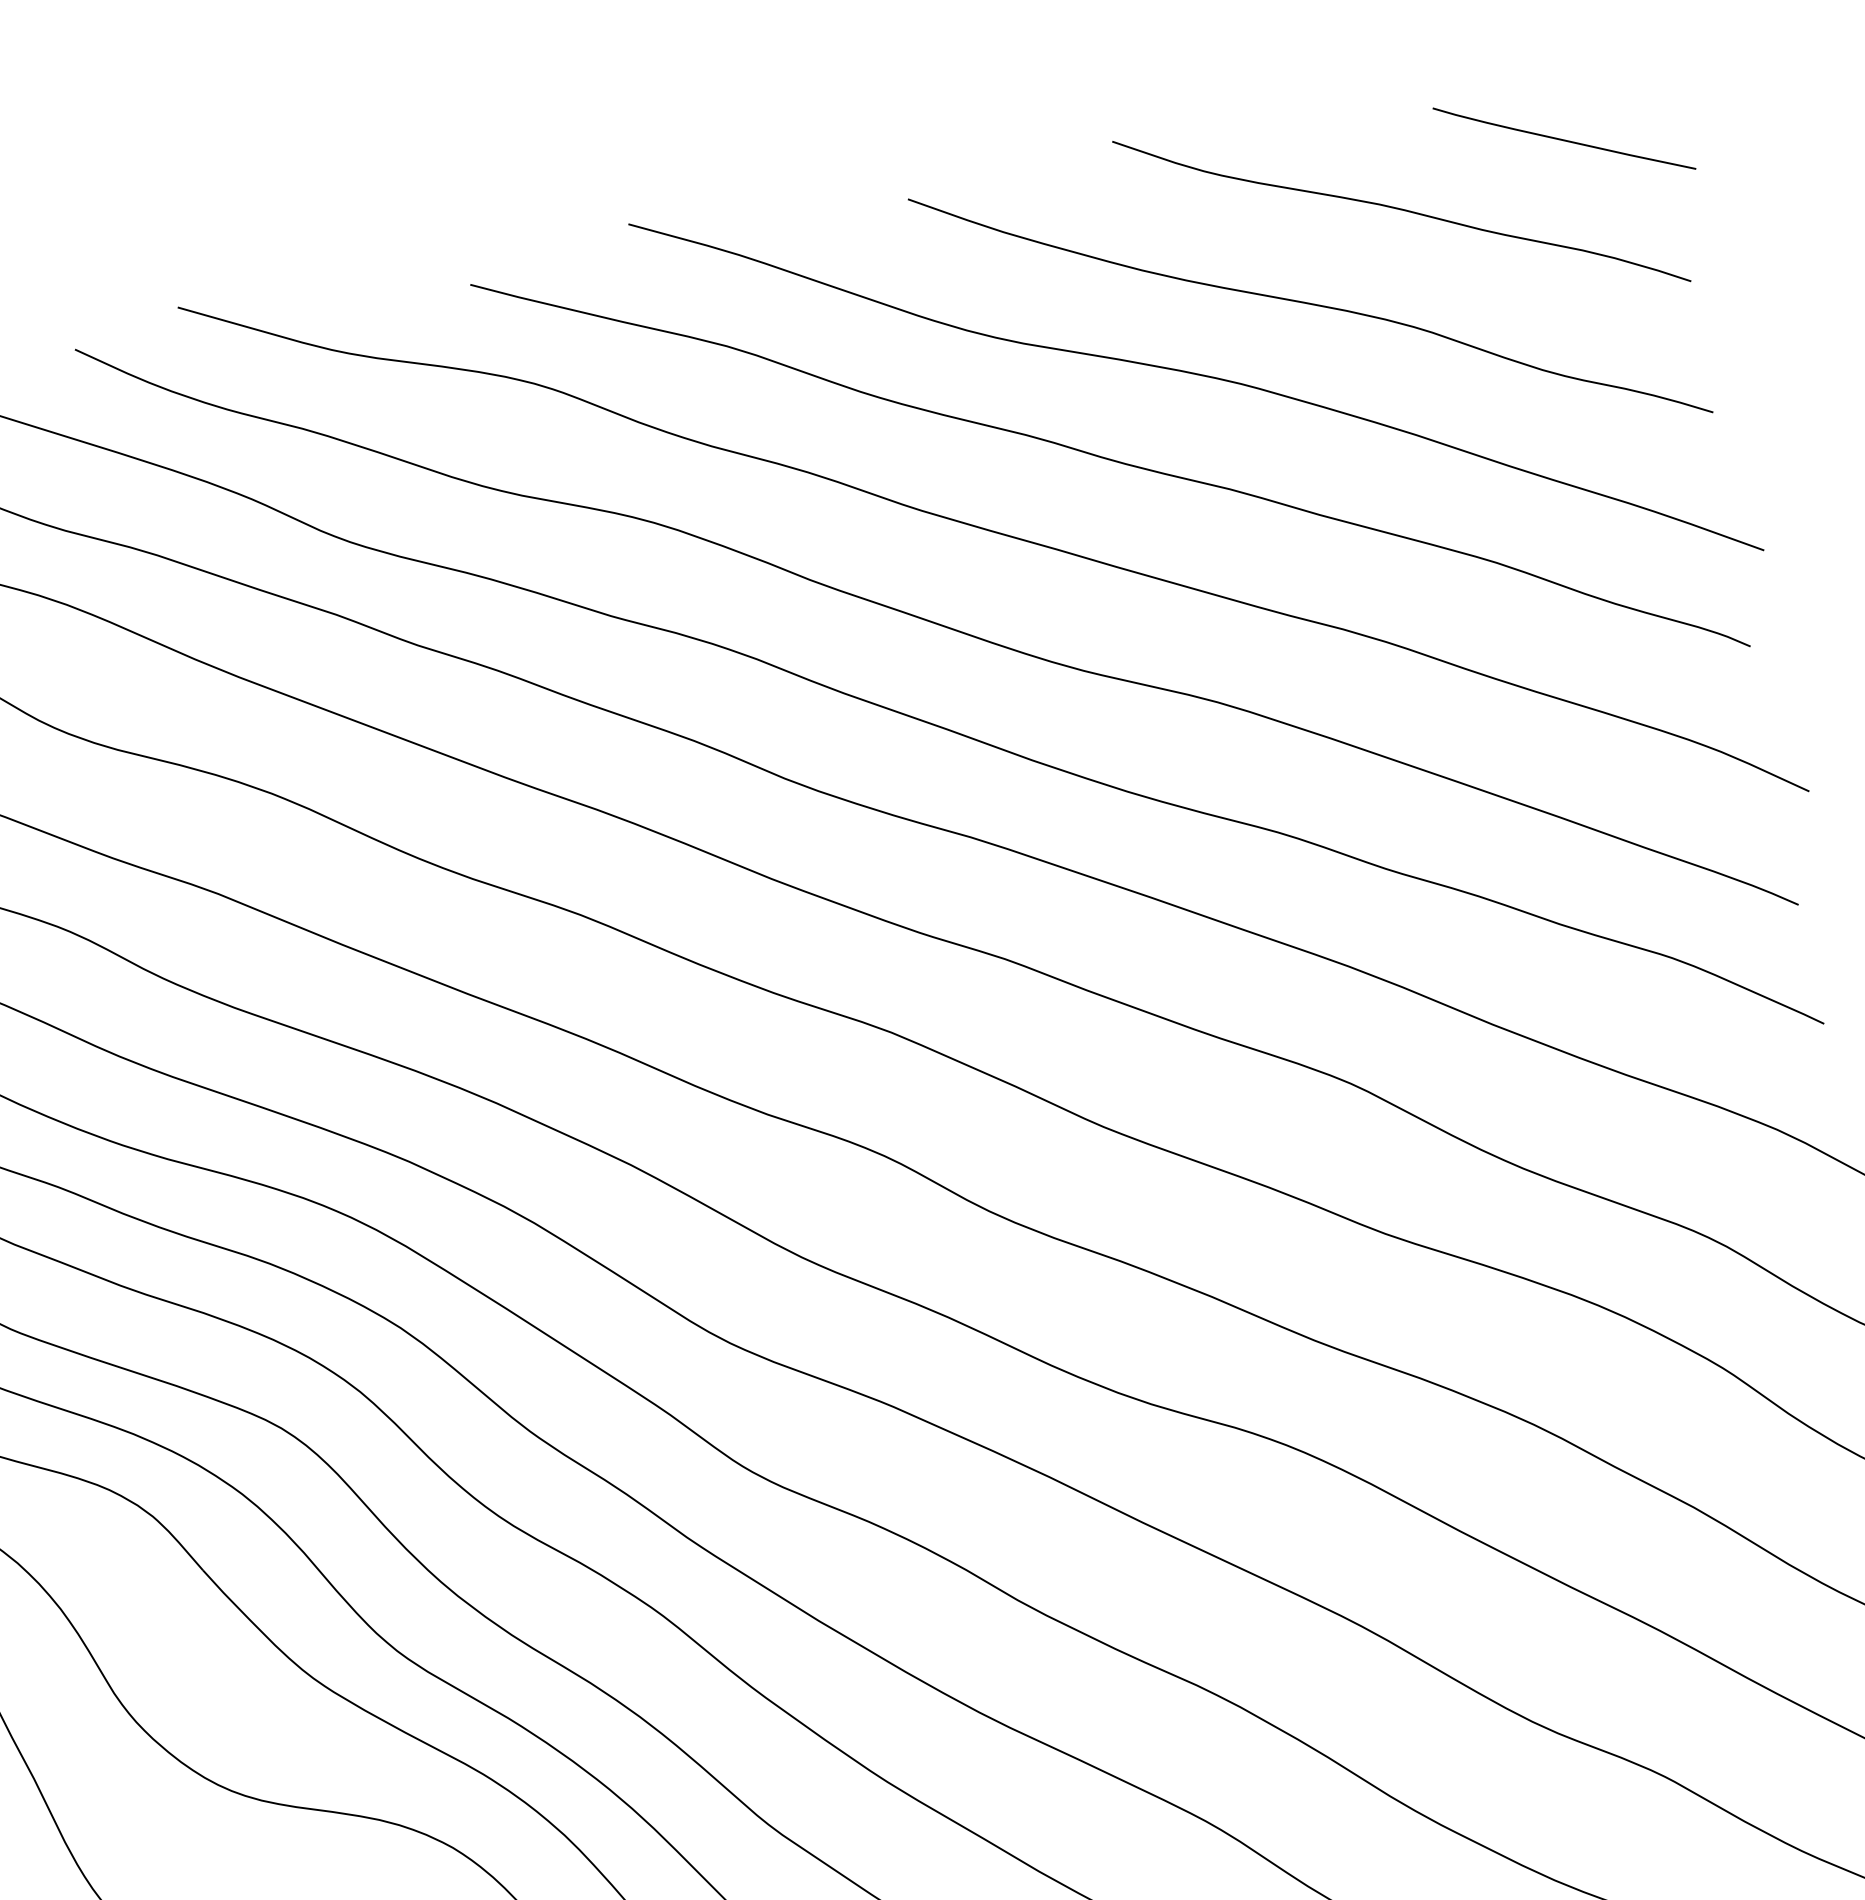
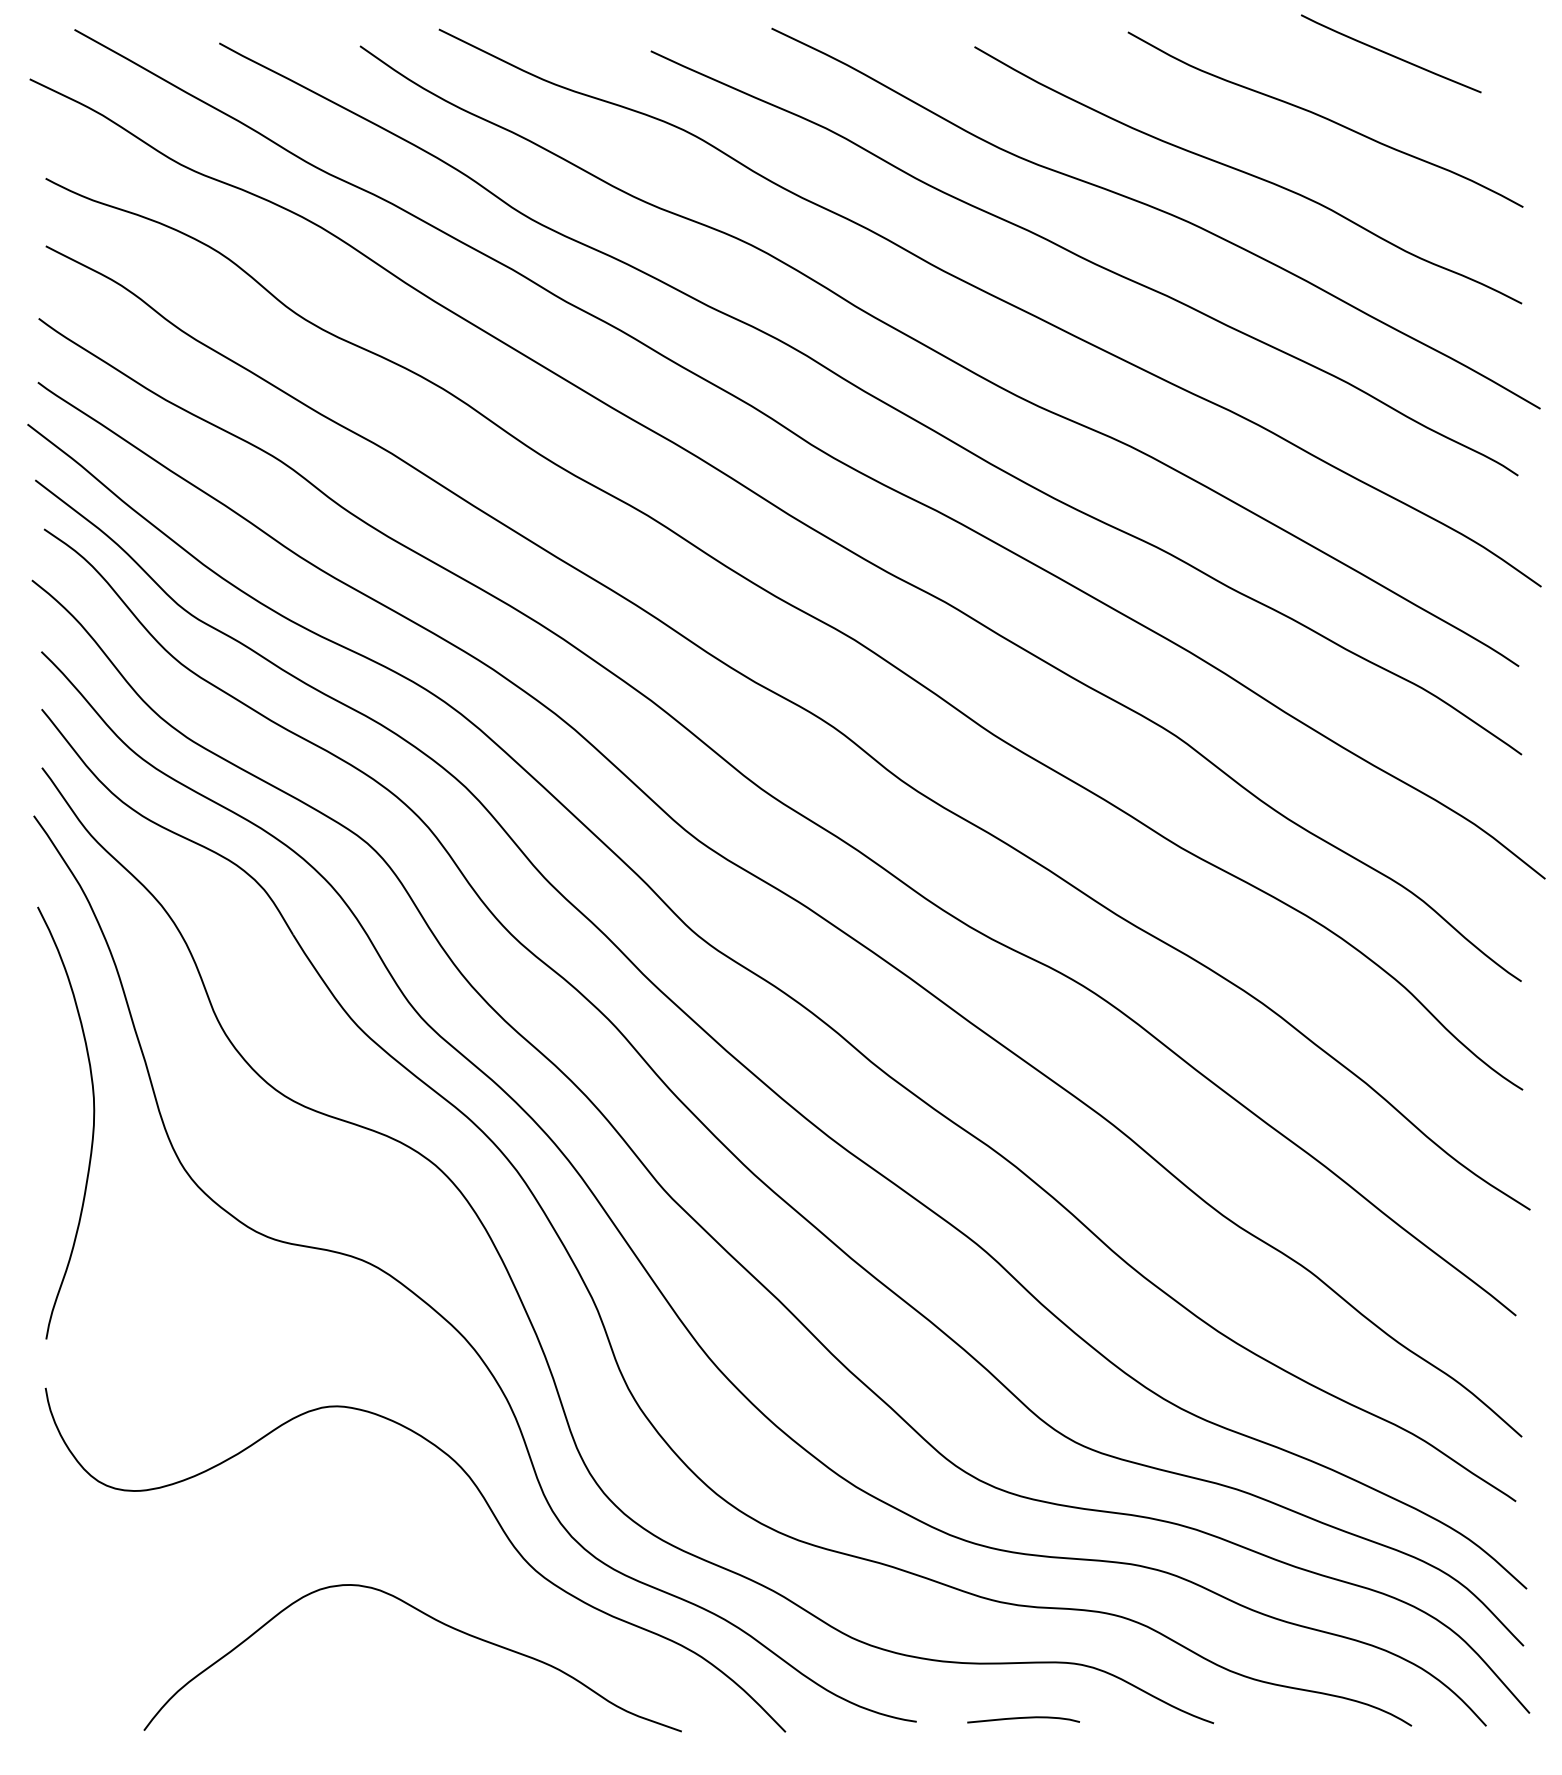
curve: (1563, 138) -> (1390, 53), moved

